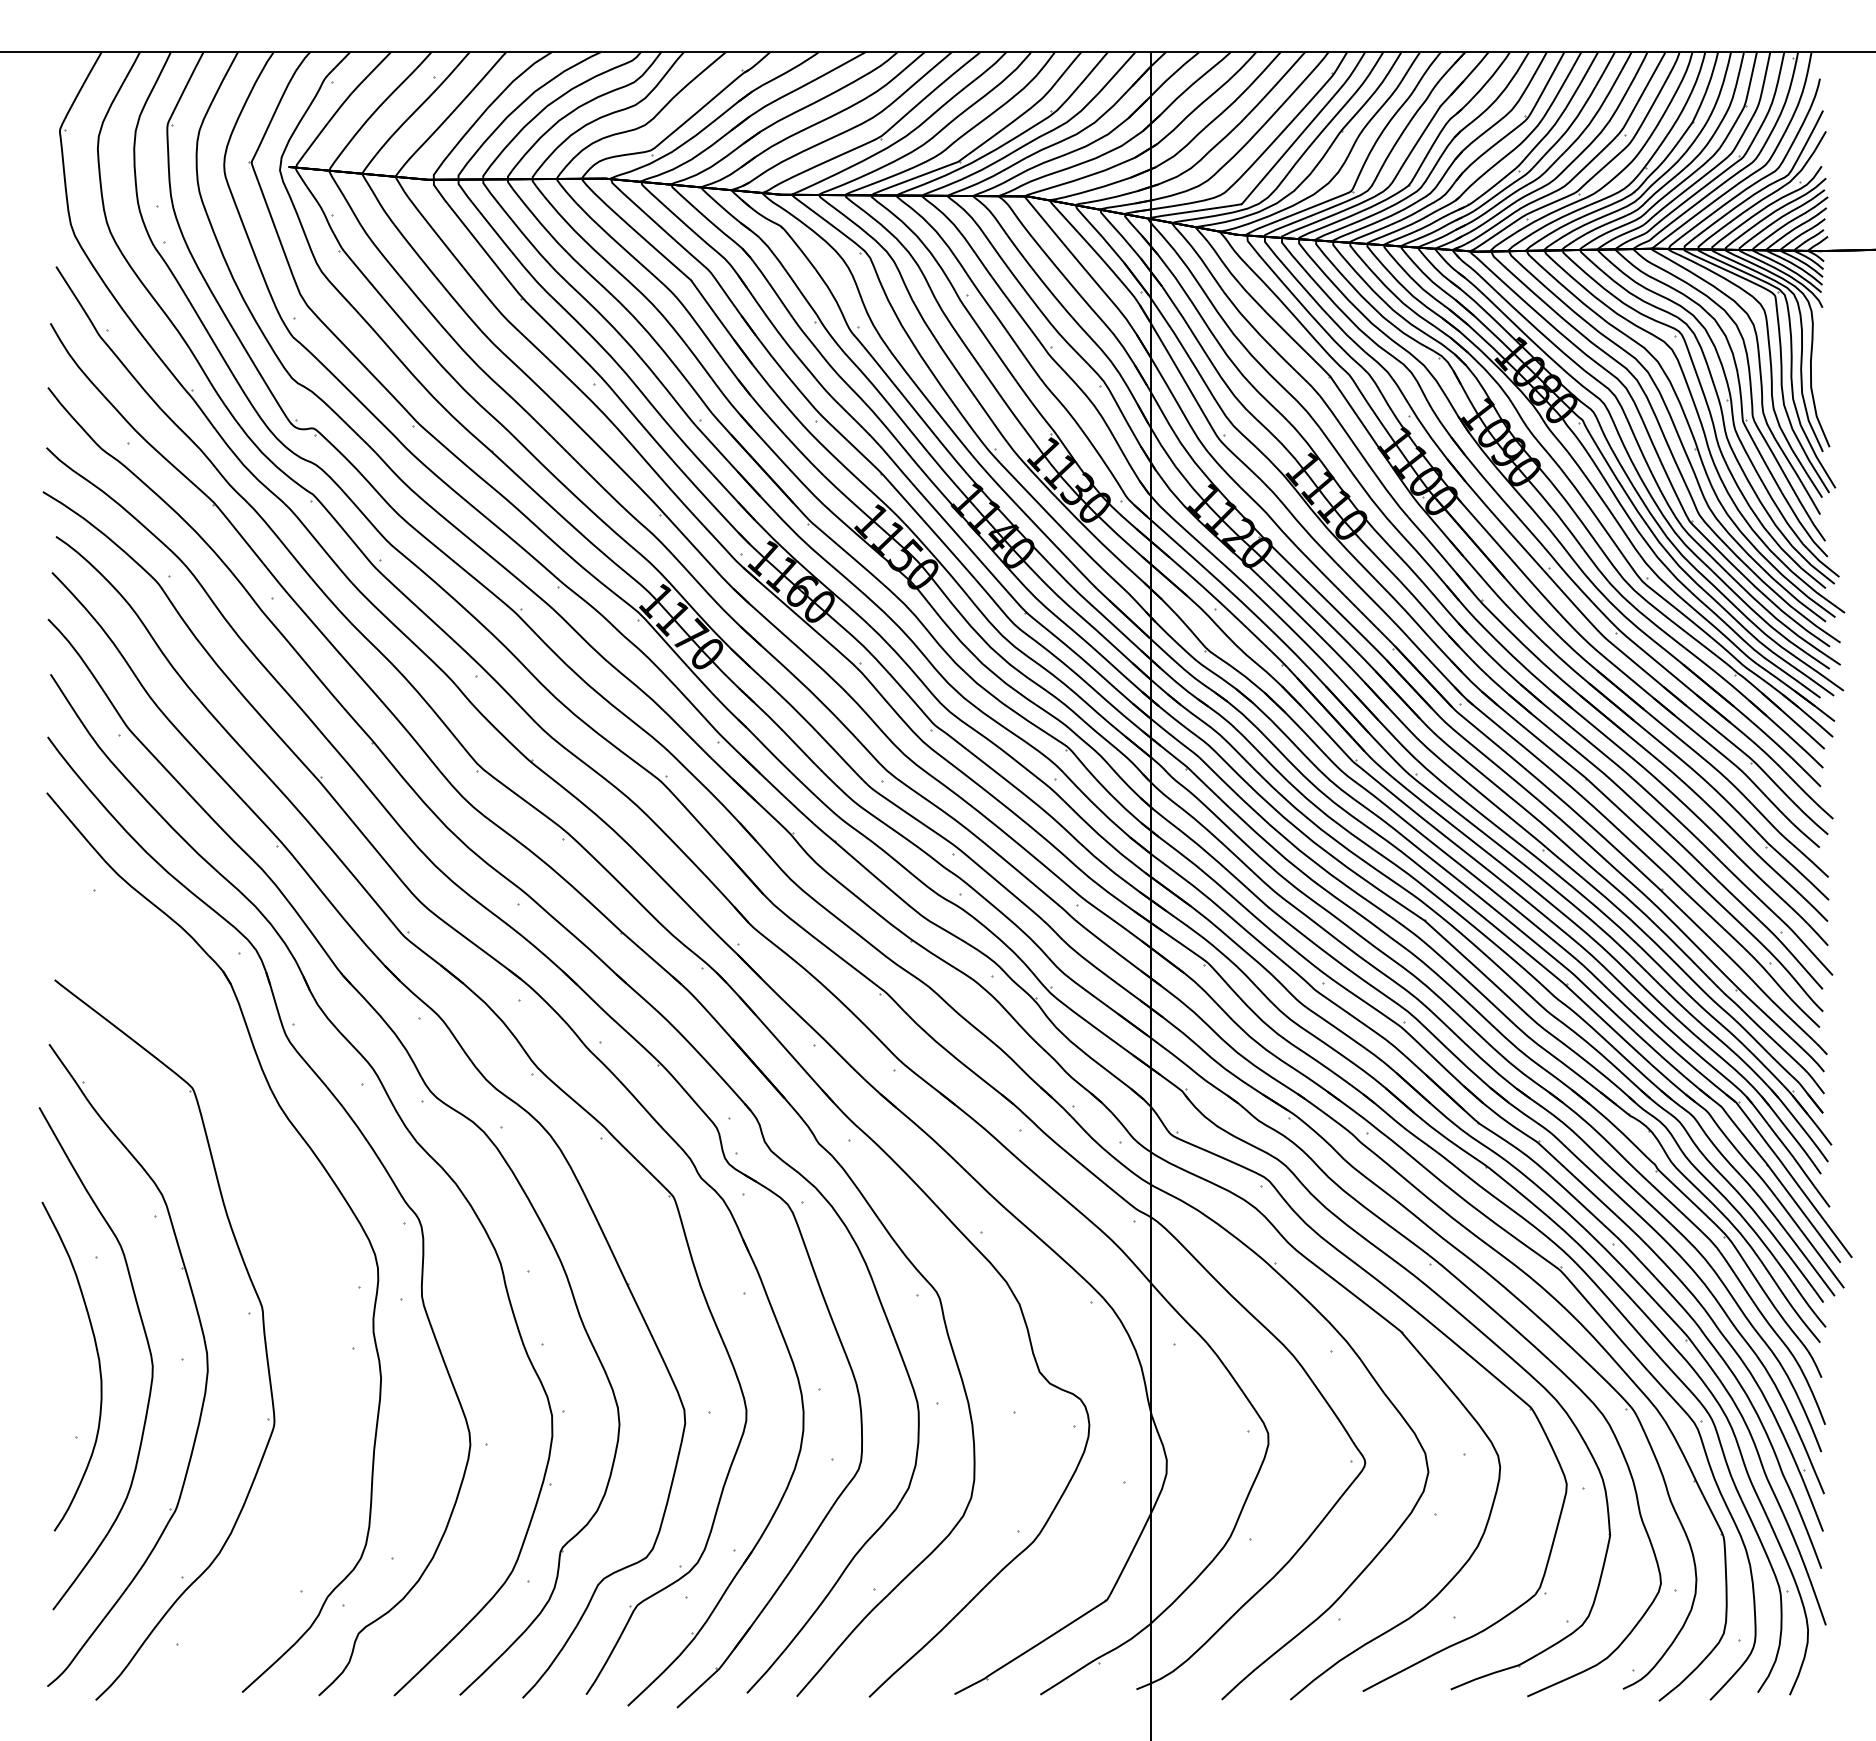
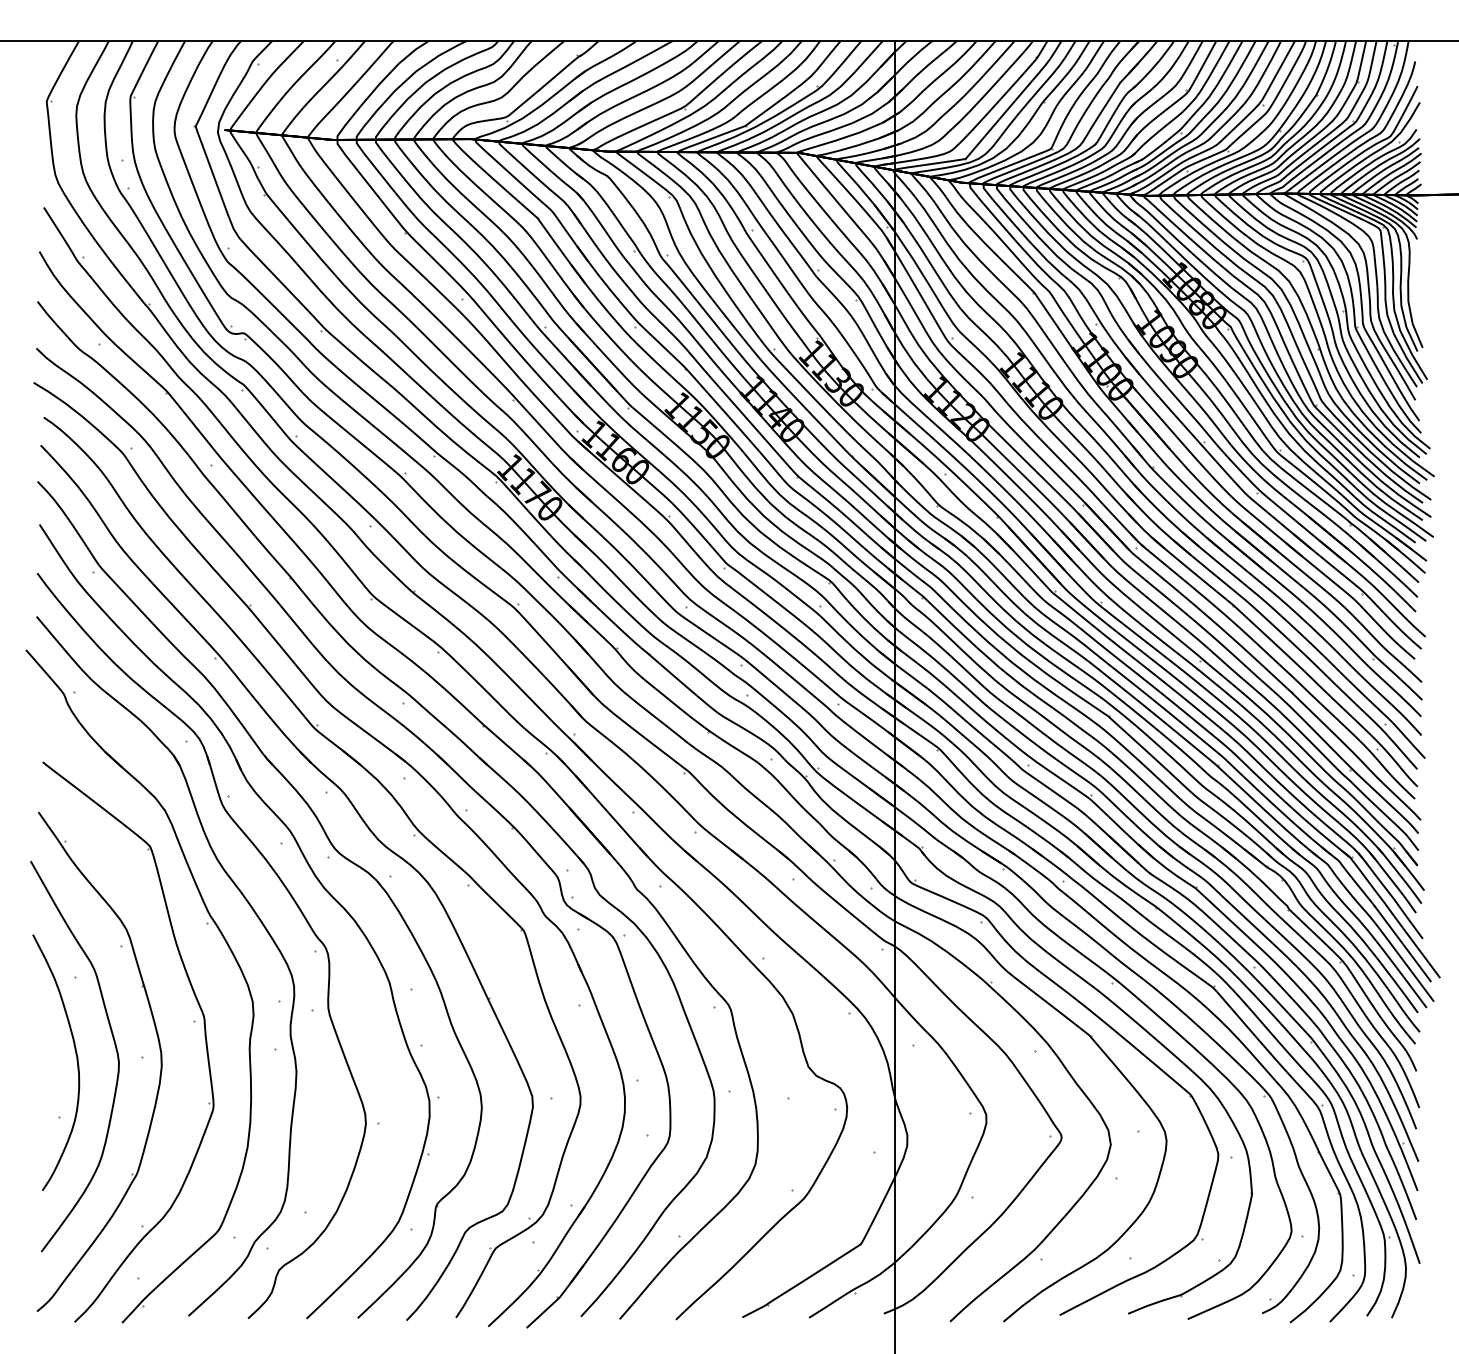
part: (265, 1187) -> (206, 923), added

